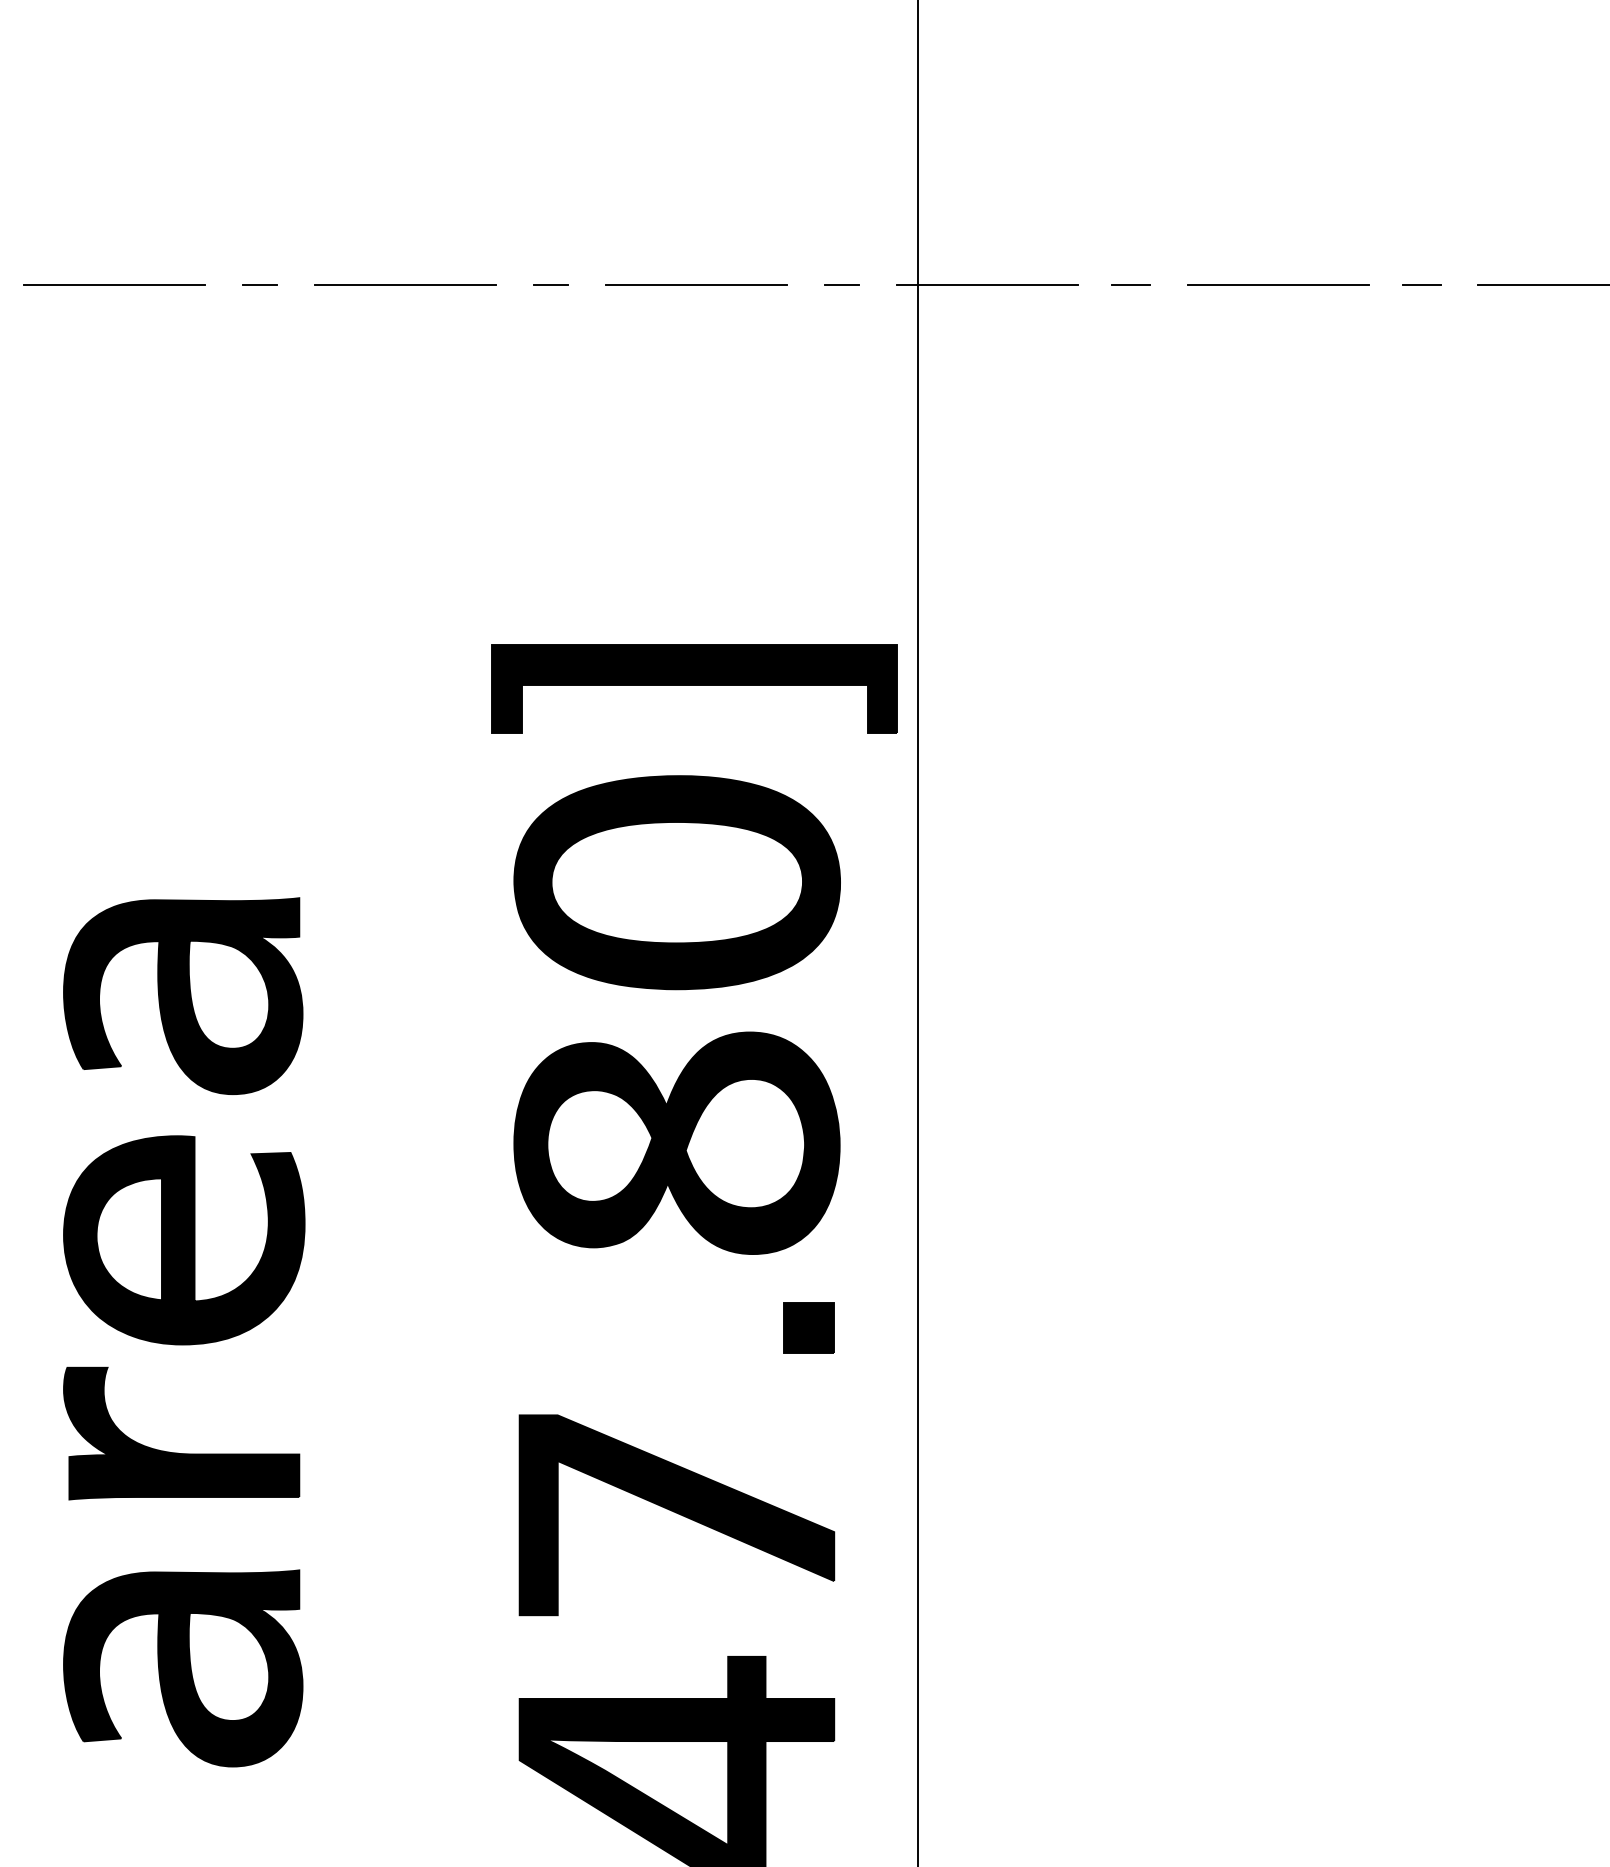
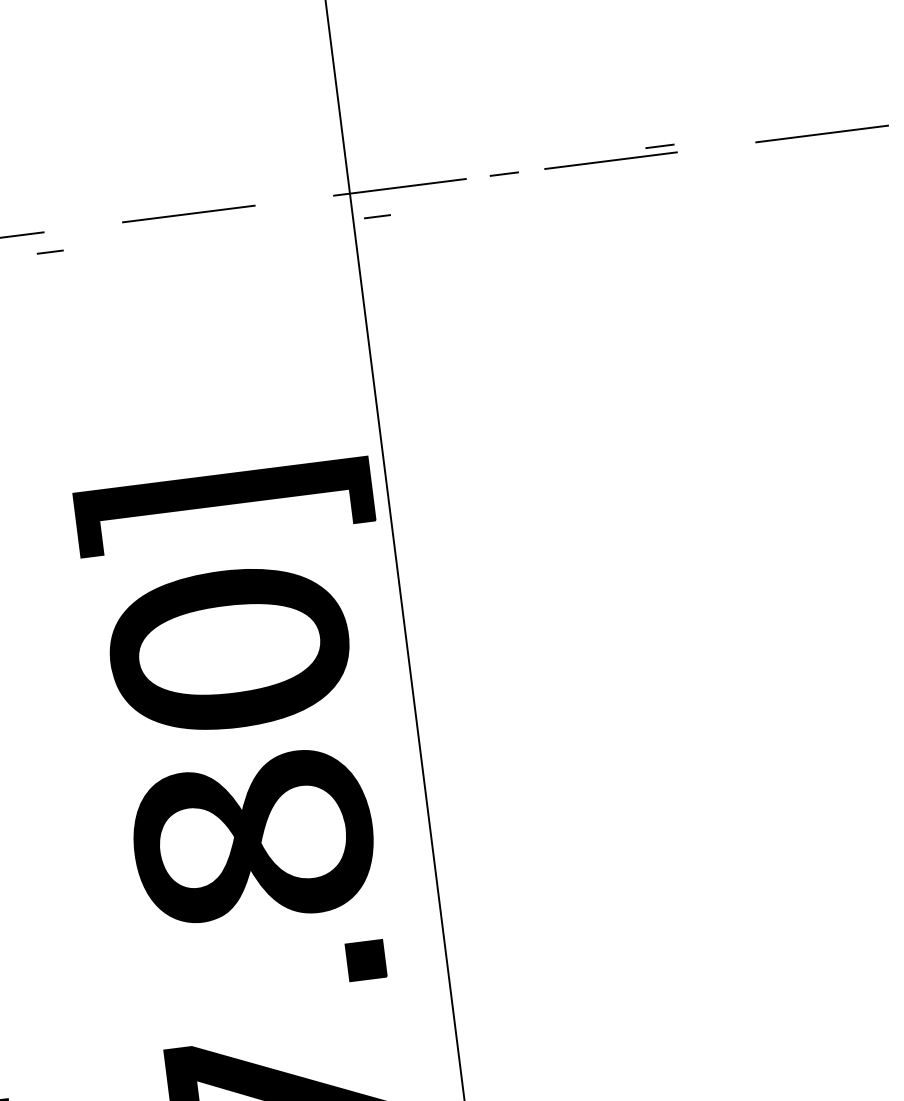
line: (550, 284) -> (49, 251), moved
line: (841, 284) -> (377, 216), moved
line: (1421, 284) -> (659, 145), moved

